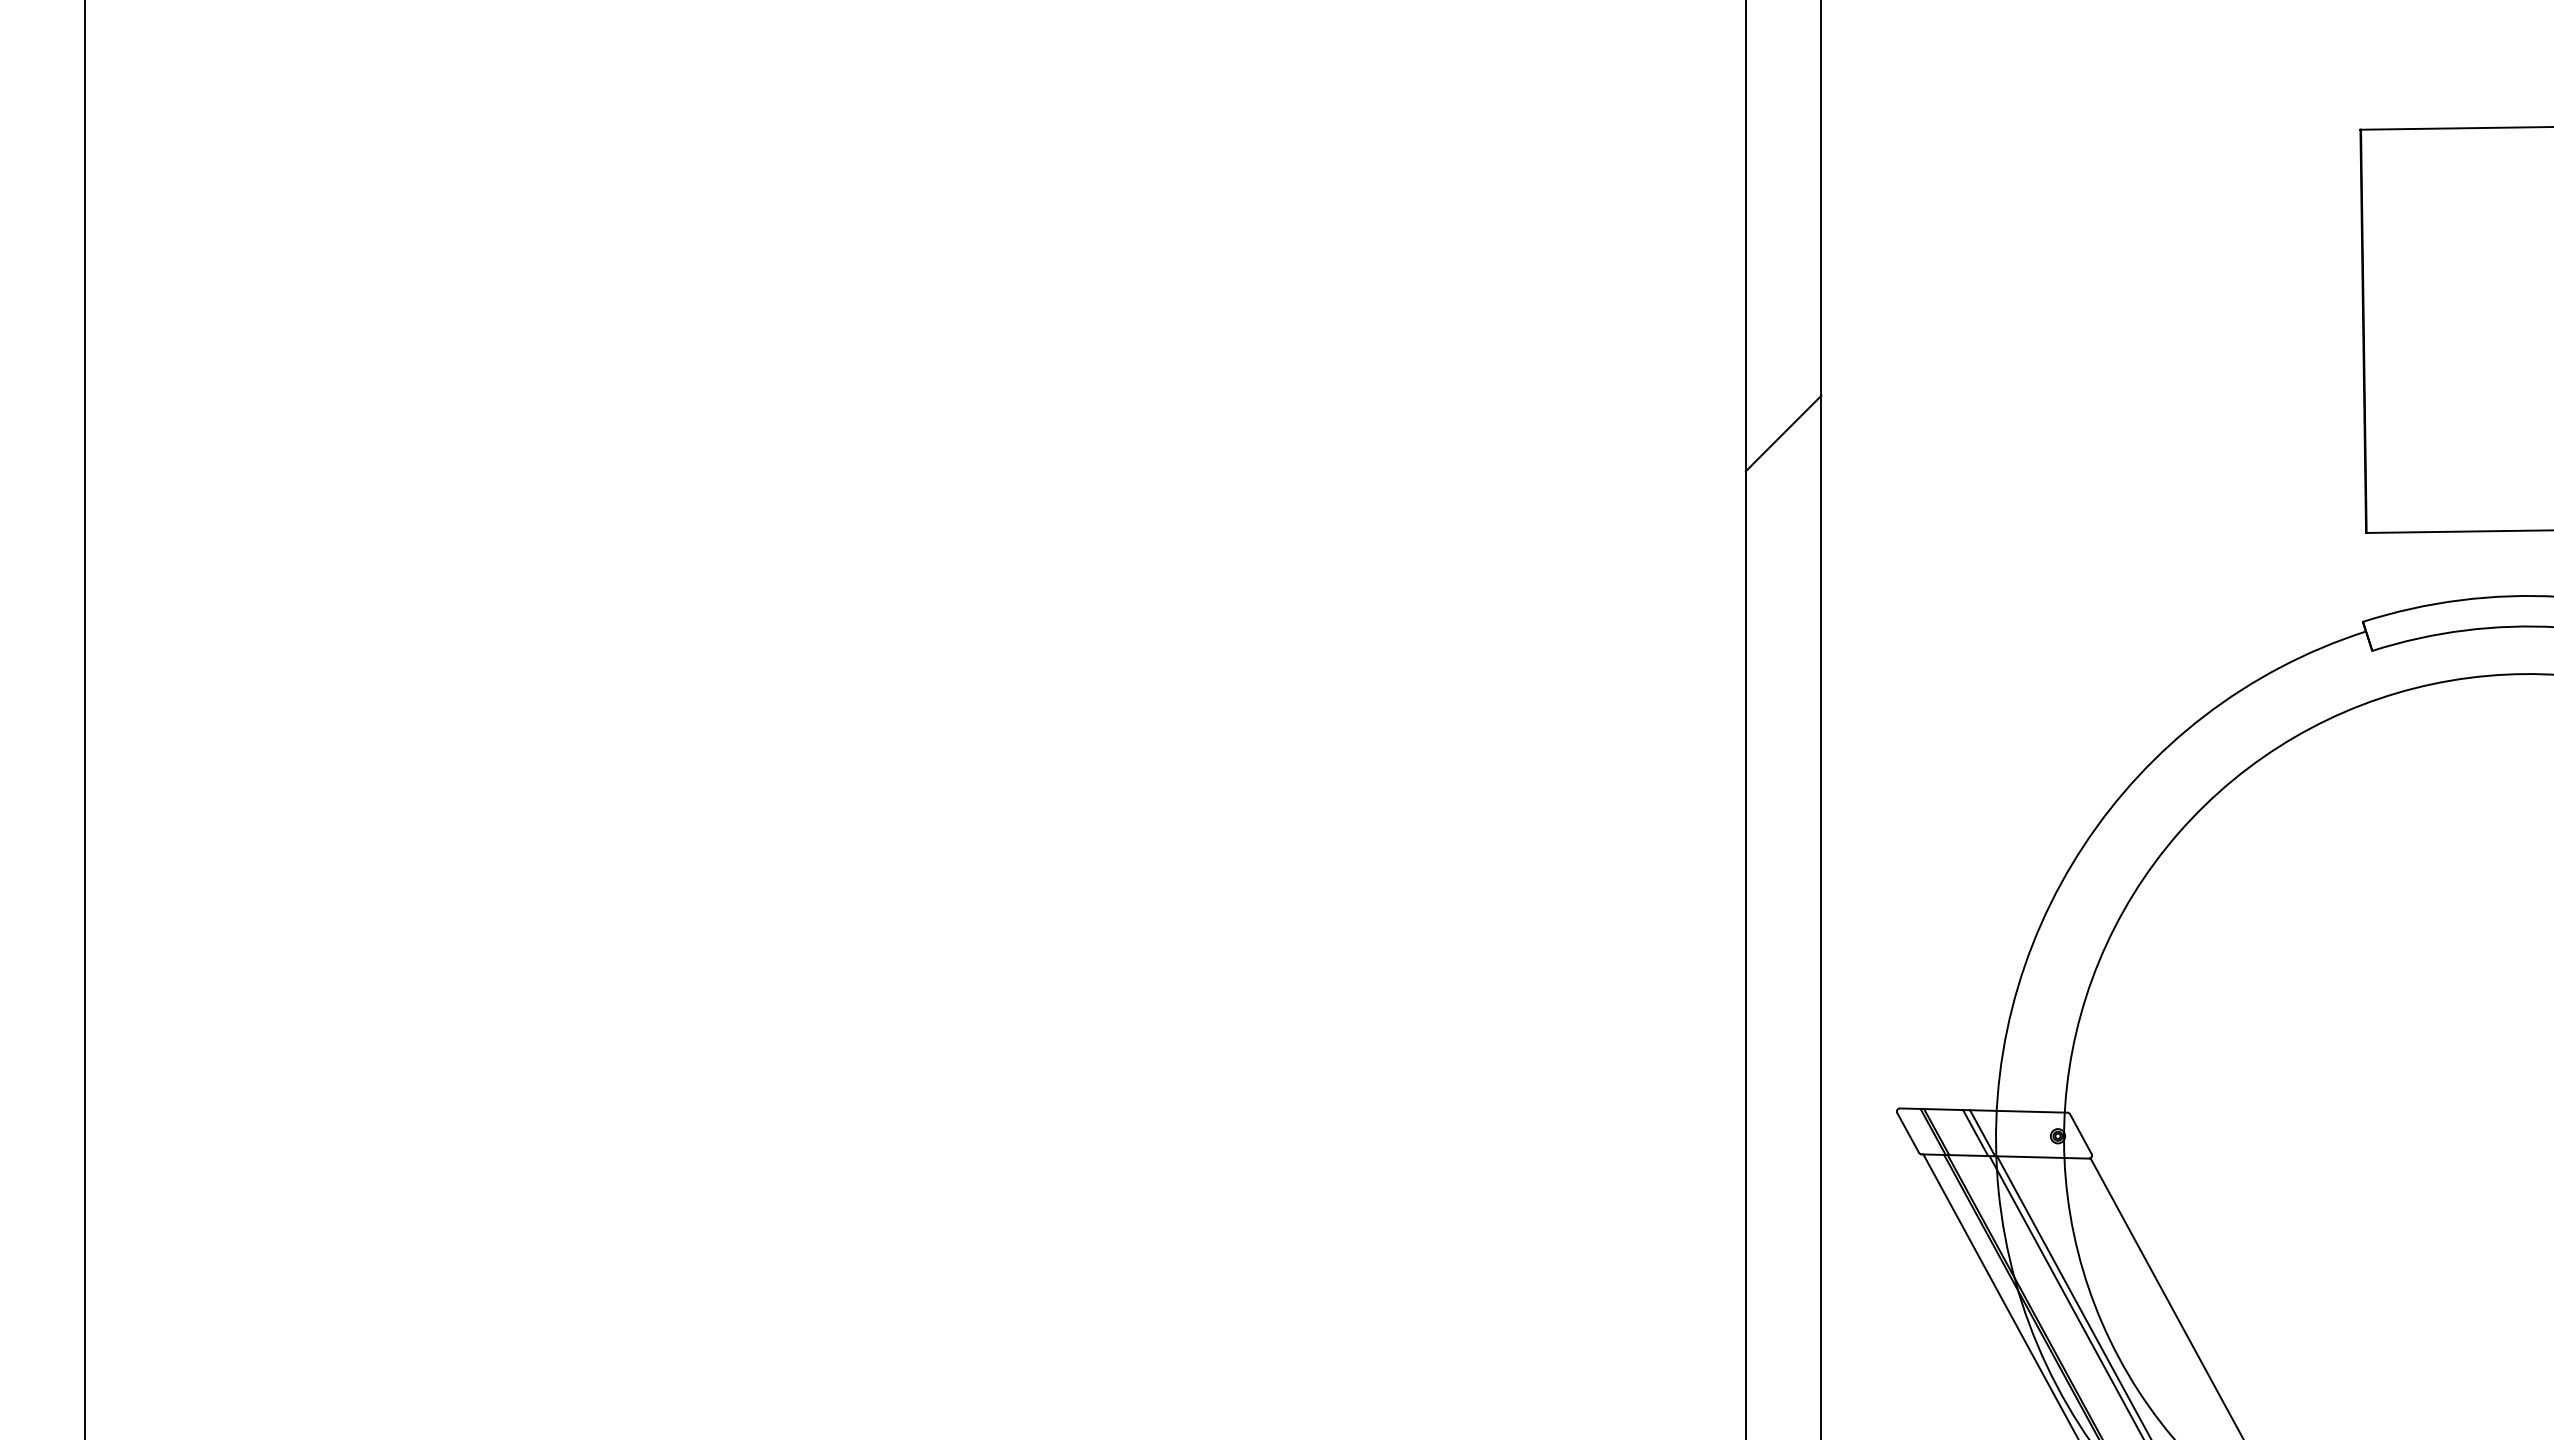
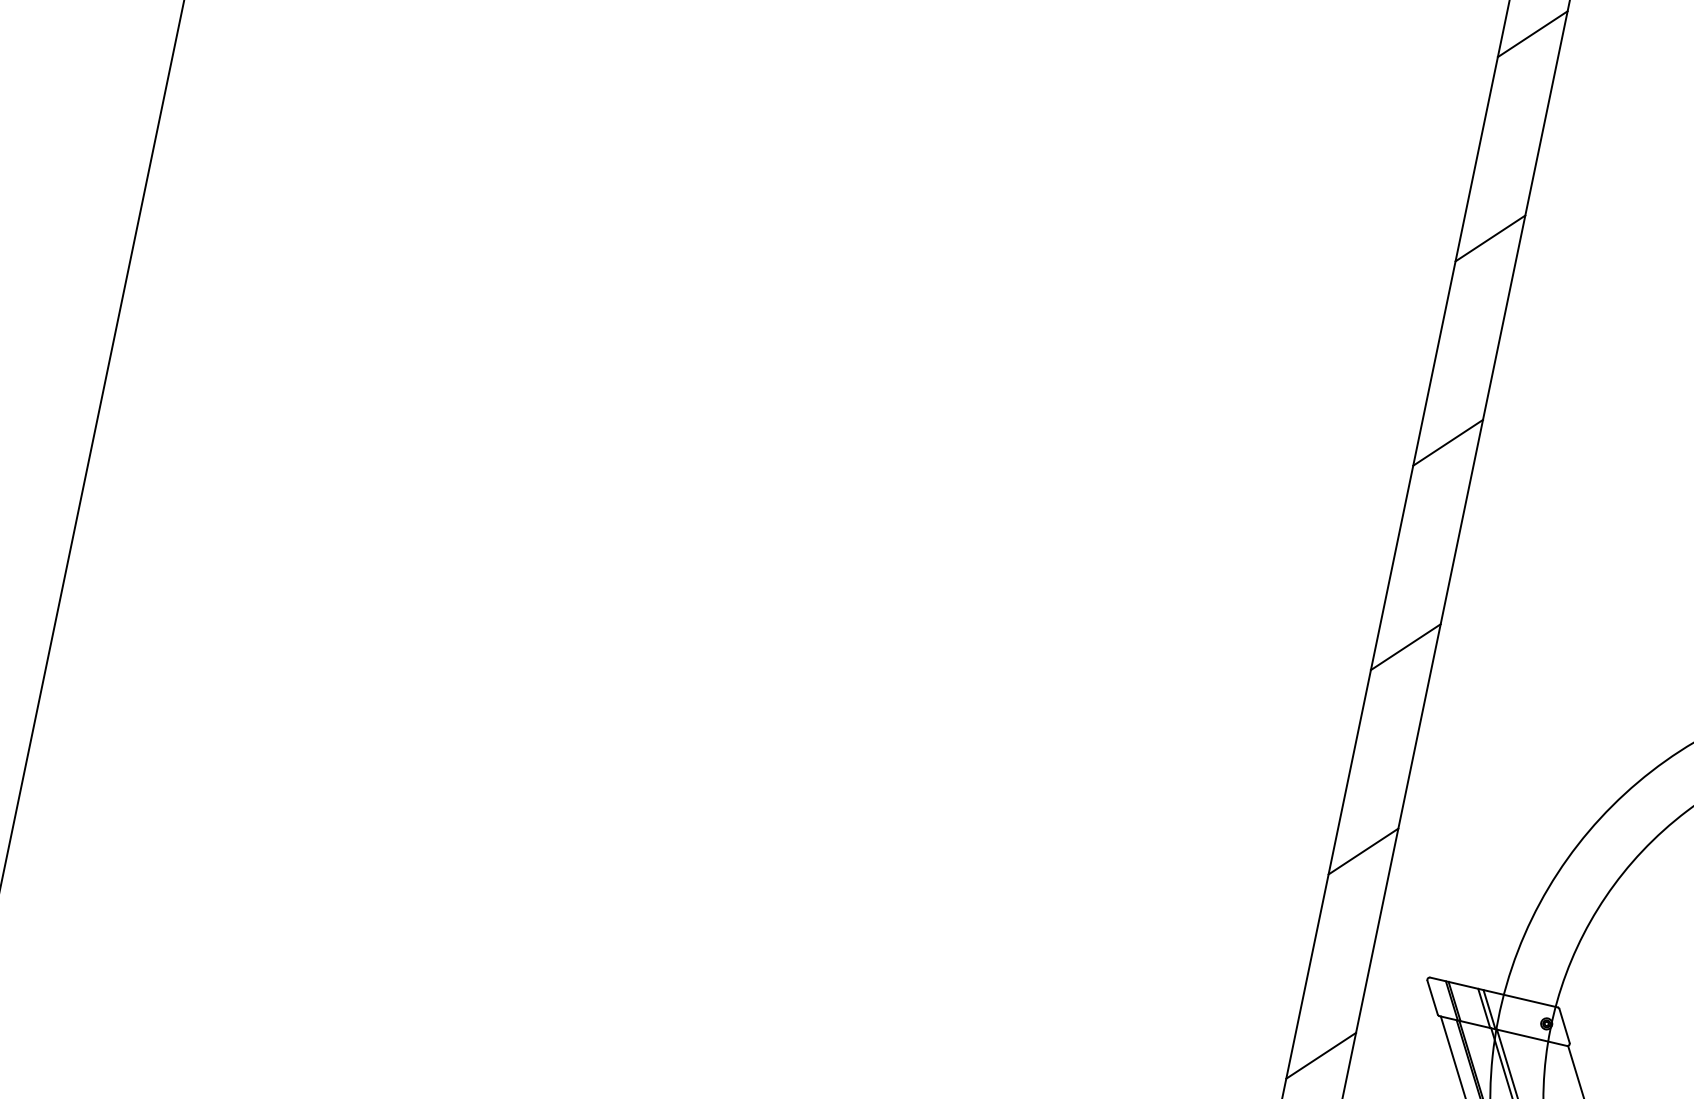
line: (1783, 166) -> (1490, 238), added
line: (1783, 700) -> (1405, 647), added
line: (1783, 967) -> (1363, 851), added
line: (1783, 1234) -> (1321, 1055), added

